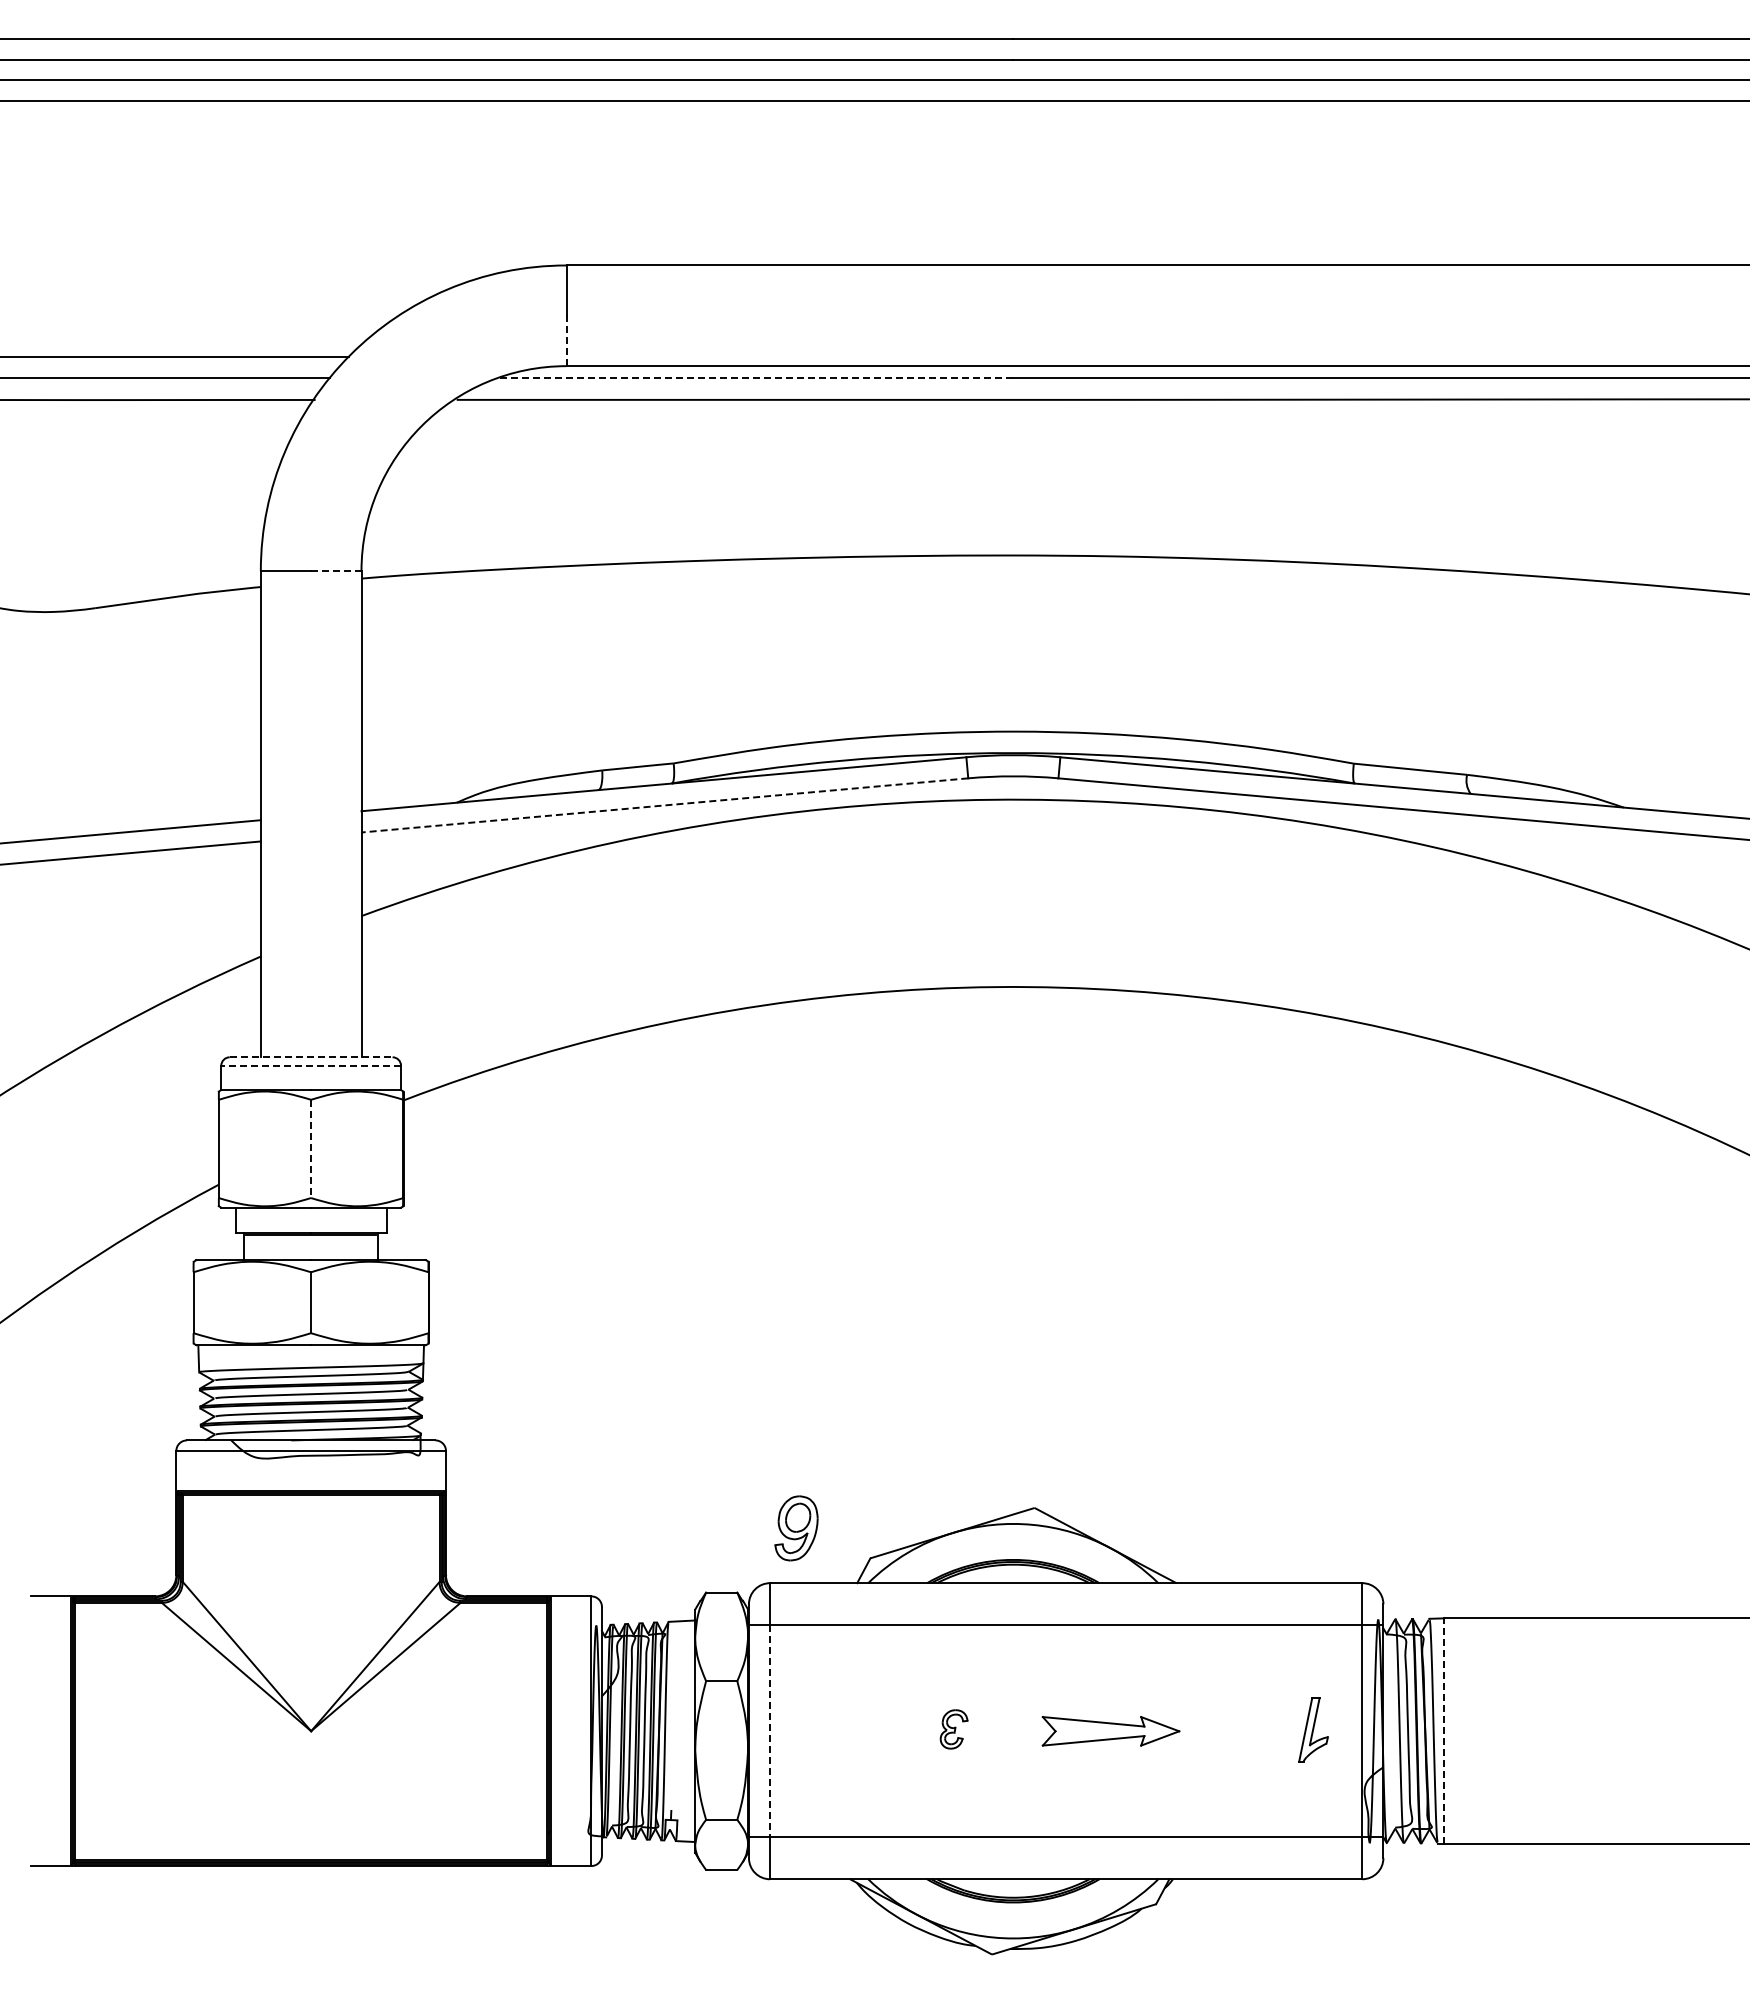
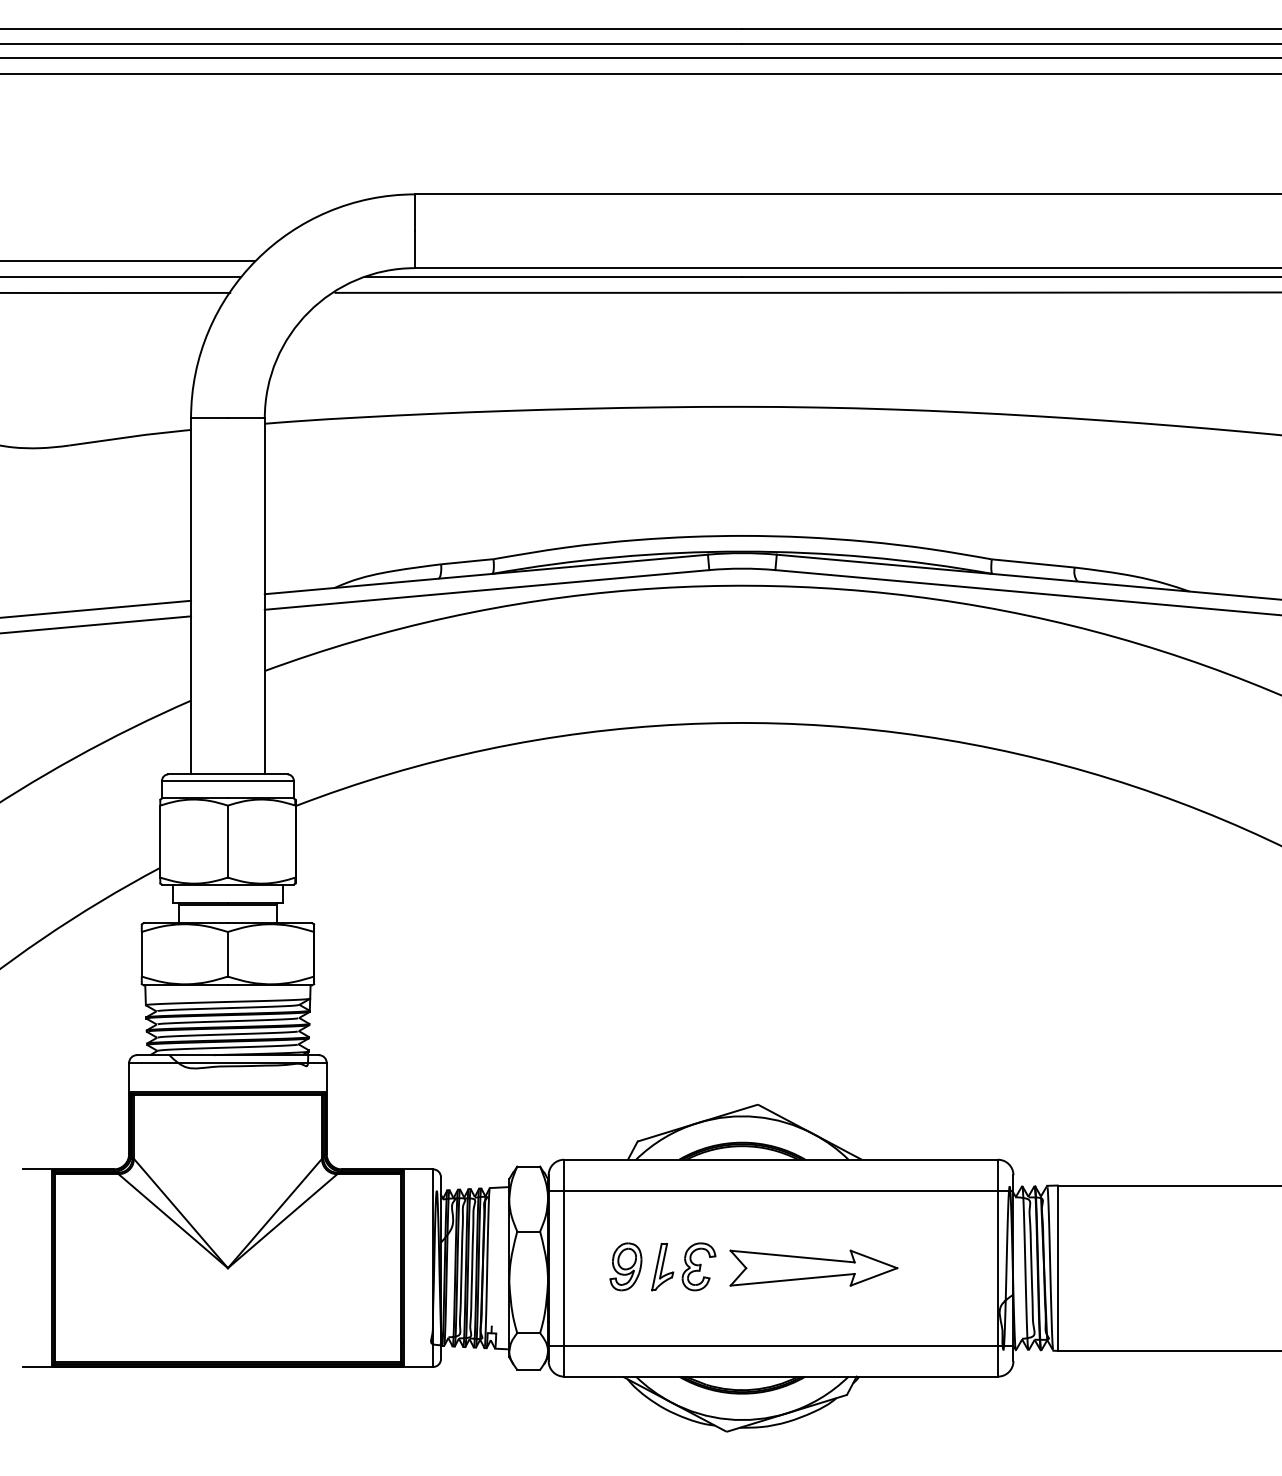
line: (566, 340) -> (414, 249), dashed -> solid
line: (755, 378) -> (553, 277), dashed -> solid
line: (335, 571) -> (245, 418), dashed -> solid
line: (664, 805) -> (486, 590), dashed -> solid
line: (311, 1057) -> (228, 774), dashed -> solid
line: (311, 1065) -> (228, 780), dashed -> solid
line: (311, 1149) -> (228, 842), dashed -> solid
part: (796, 1528) -> (625, 1266), moved
part: (953, 1729) -> (698, 1266), size x1.67
part: (1313, 1729) -> (662, 1266), moved
line: (770, 1731) -> (564, 1268), dashed -> solid
part: (1110, 1731) -> (813, 1268), size x1.67
line: (1443, 1731) -> (1057, 1268), dashed -> solid

